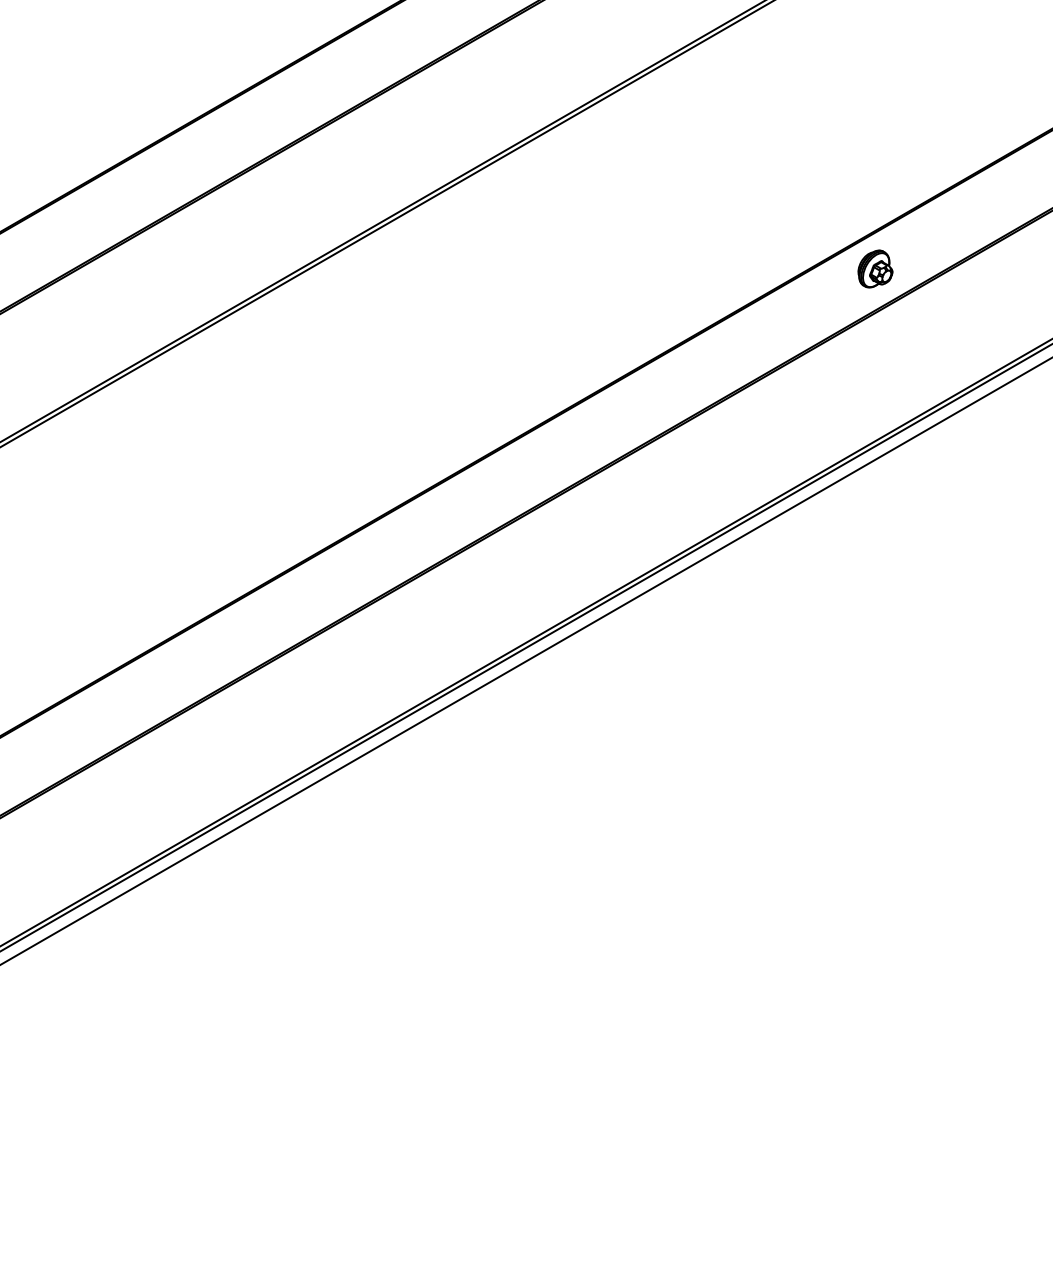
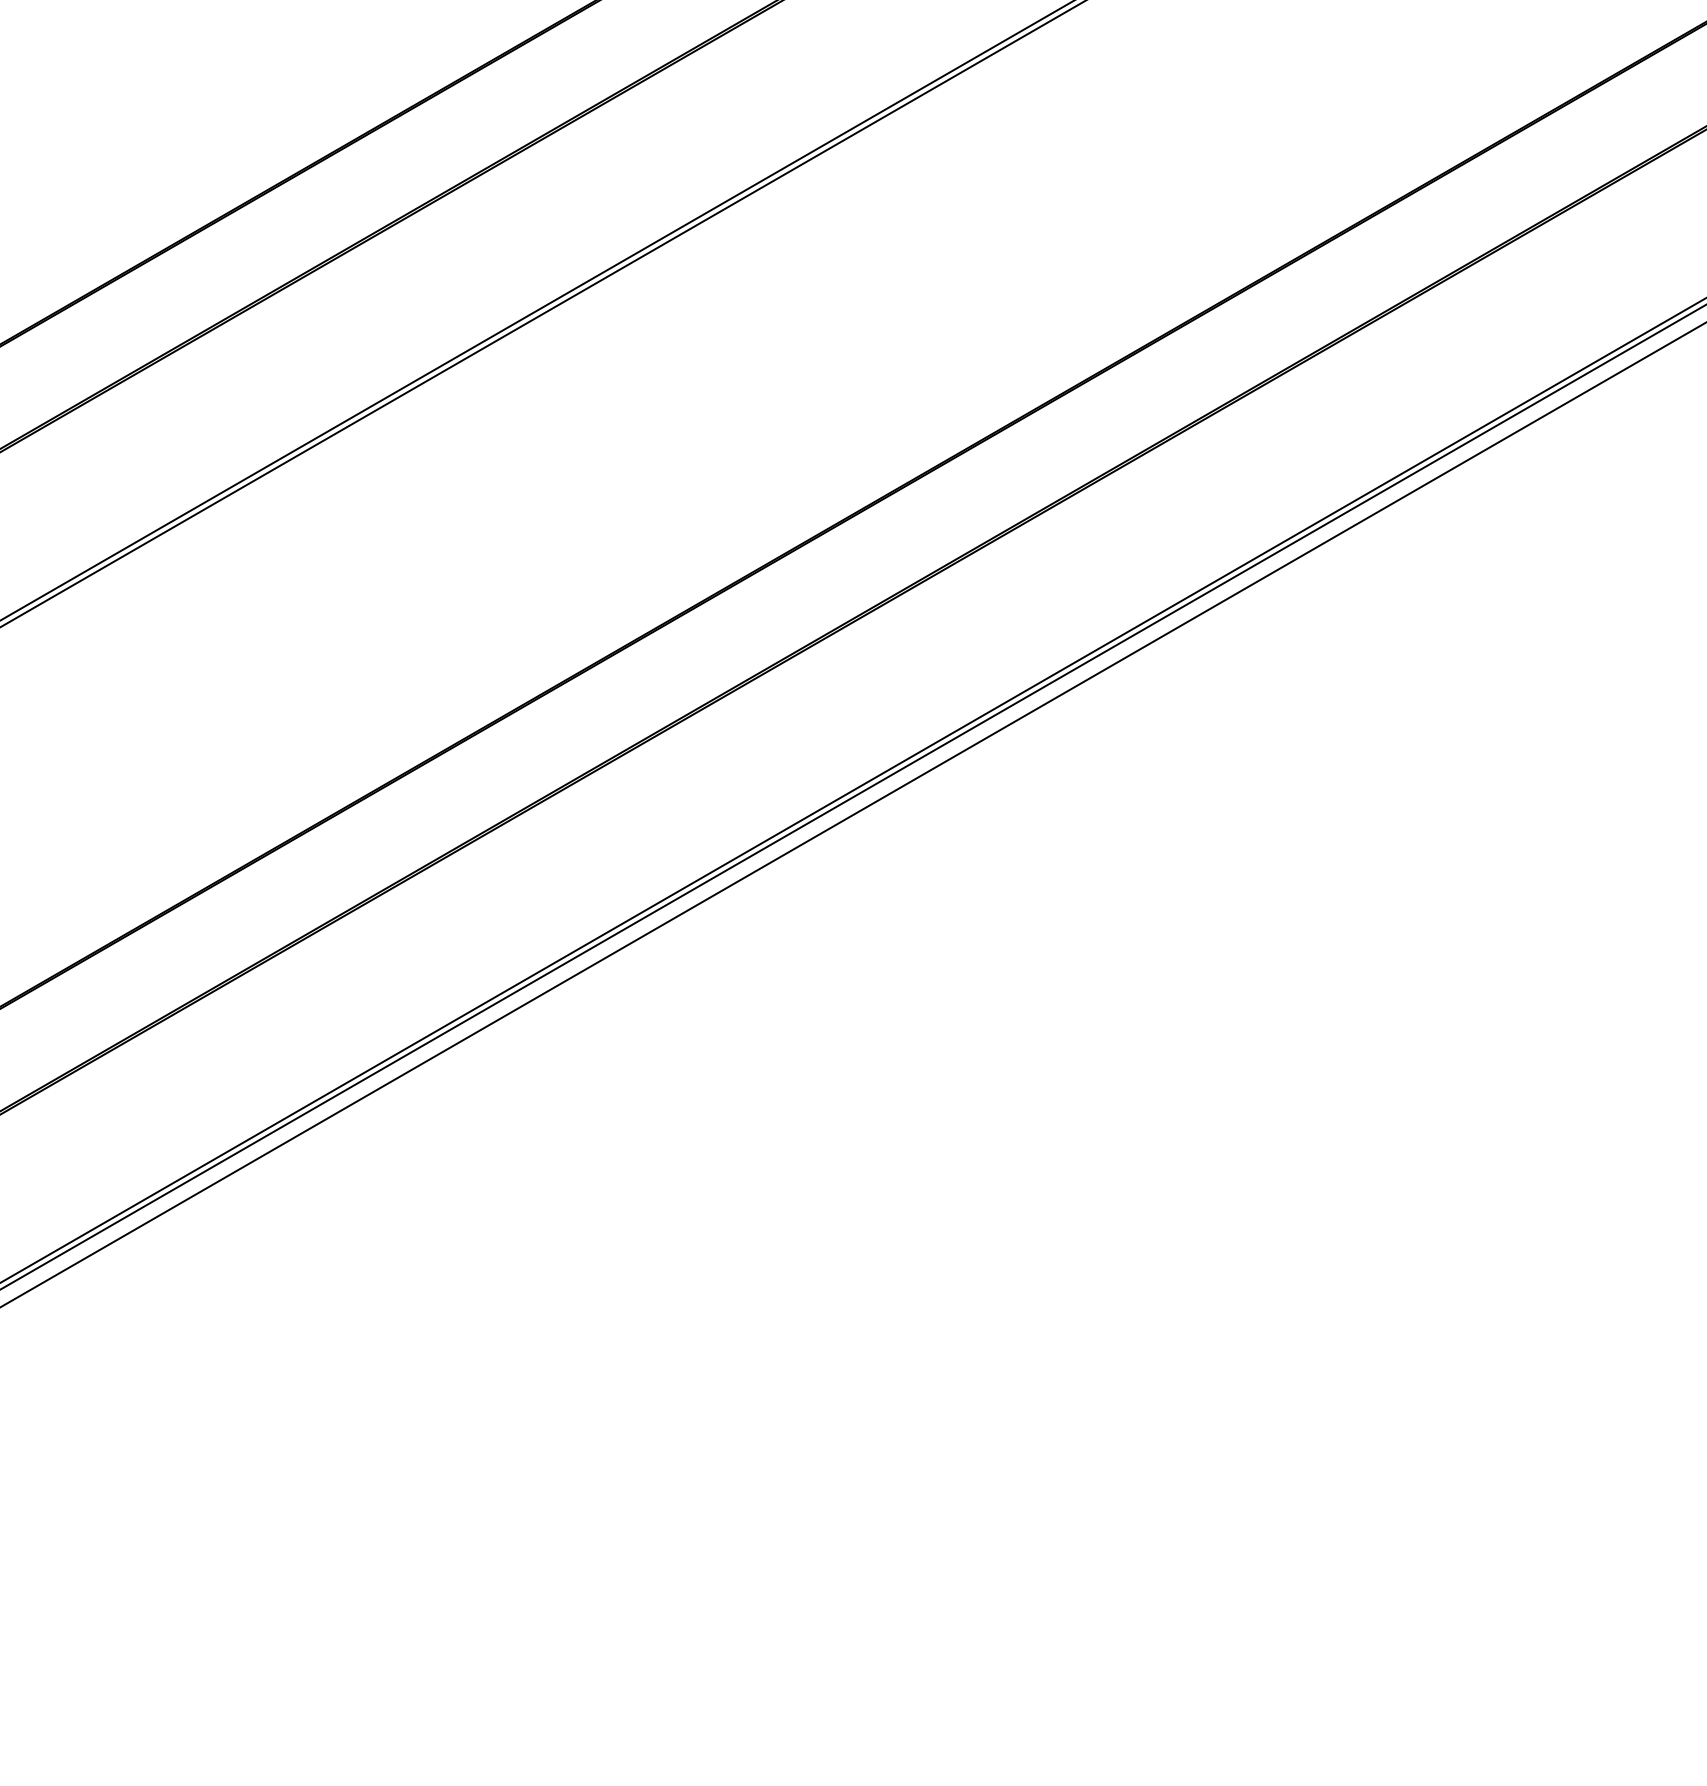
part: (875, 268) -> (1363, 269), removed

